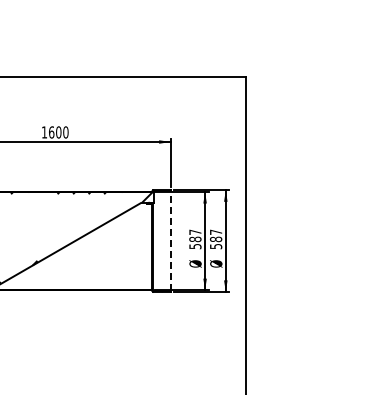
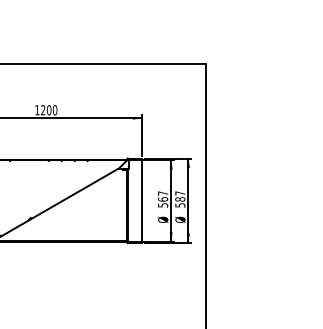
text: (51, 132) -> (43, 110), 1600 -> 1200
text: (195, 239) -> (163, 199), 587 -> 567
line: (170, 240) -> (142, 200), dashed -> solid

